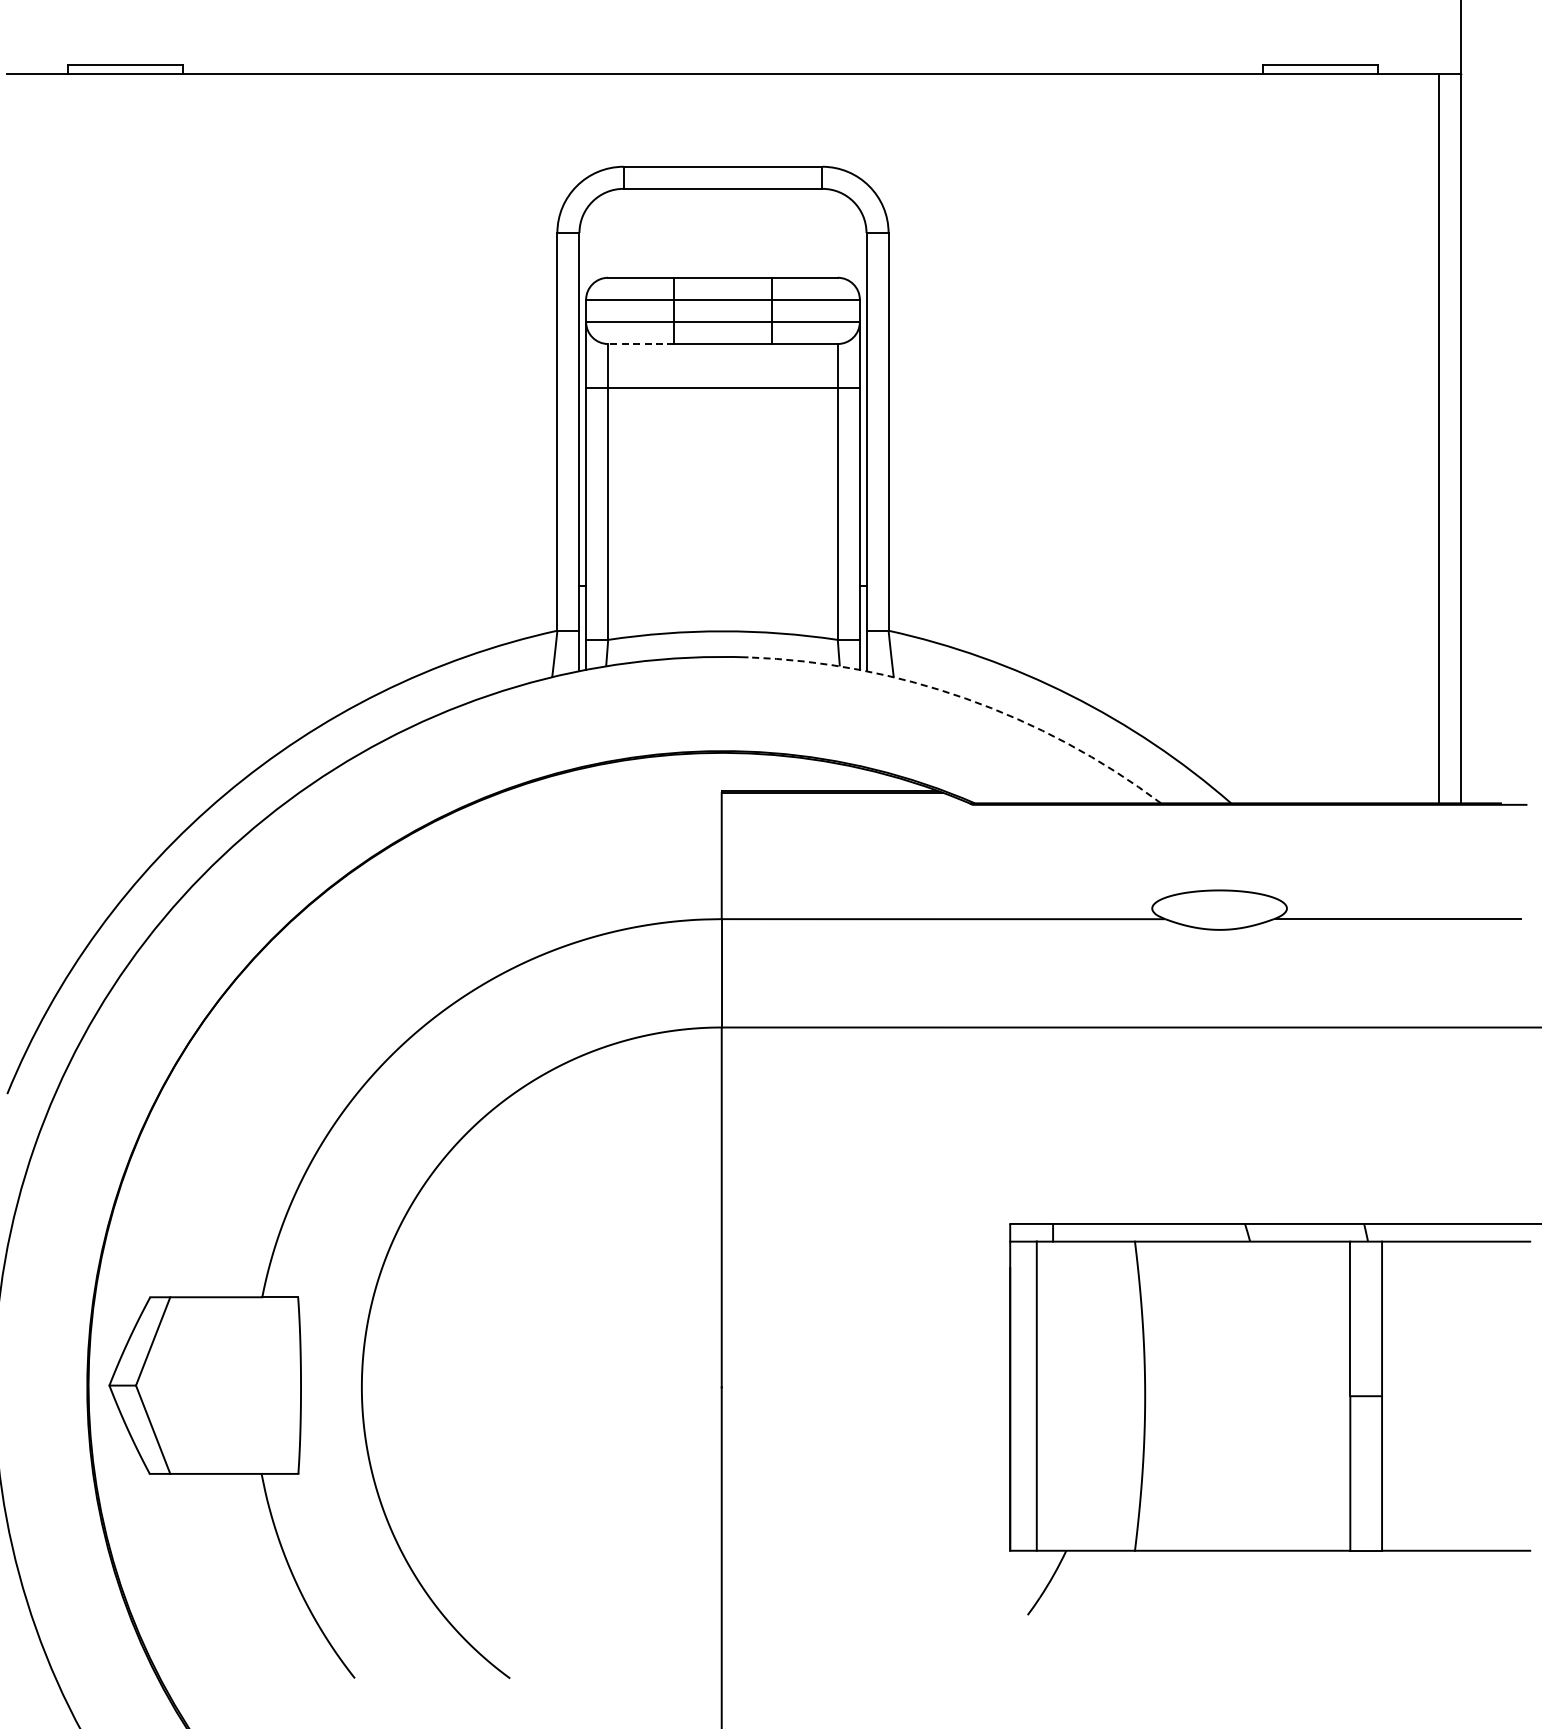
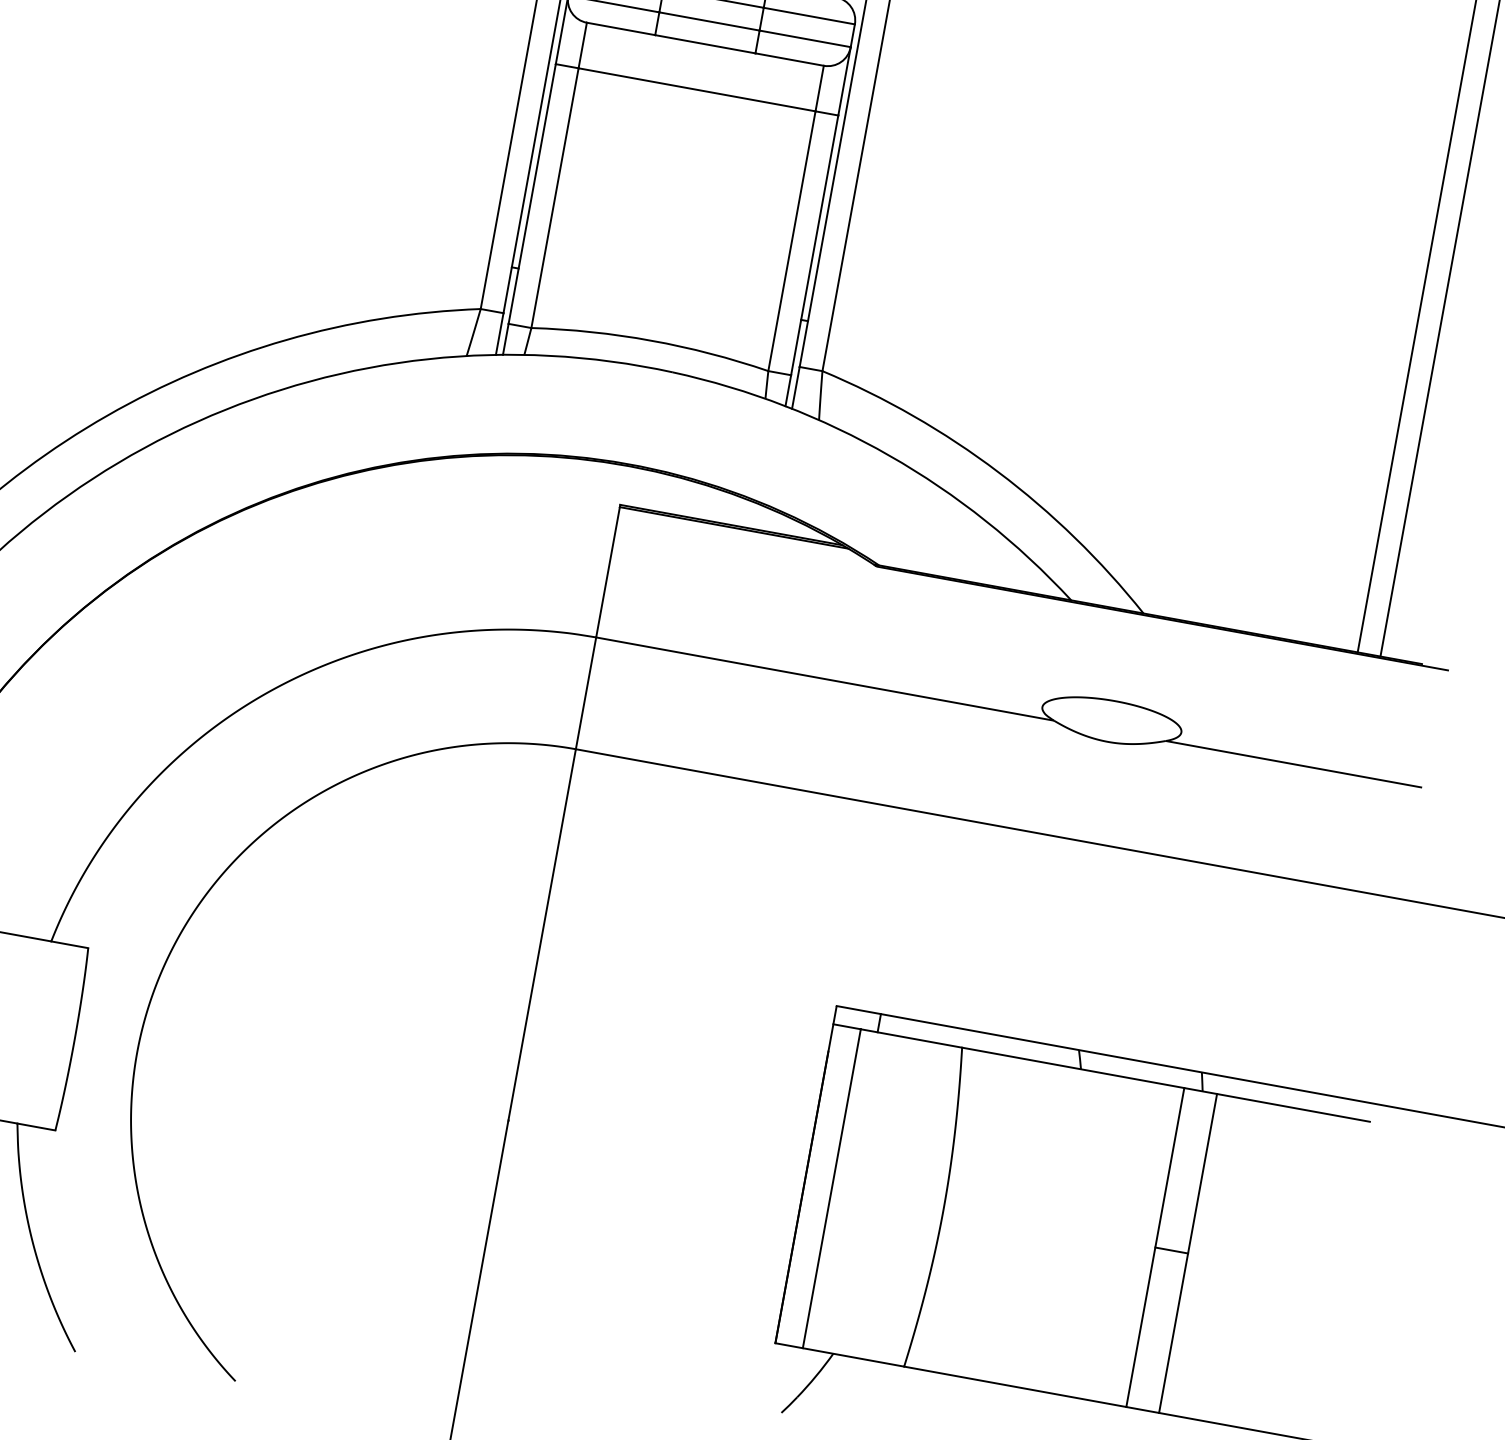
line: (640, 344) -> (620, 29), dashed -> solid
arc: (965, 698) -> (889, 455), dashed -> solid

